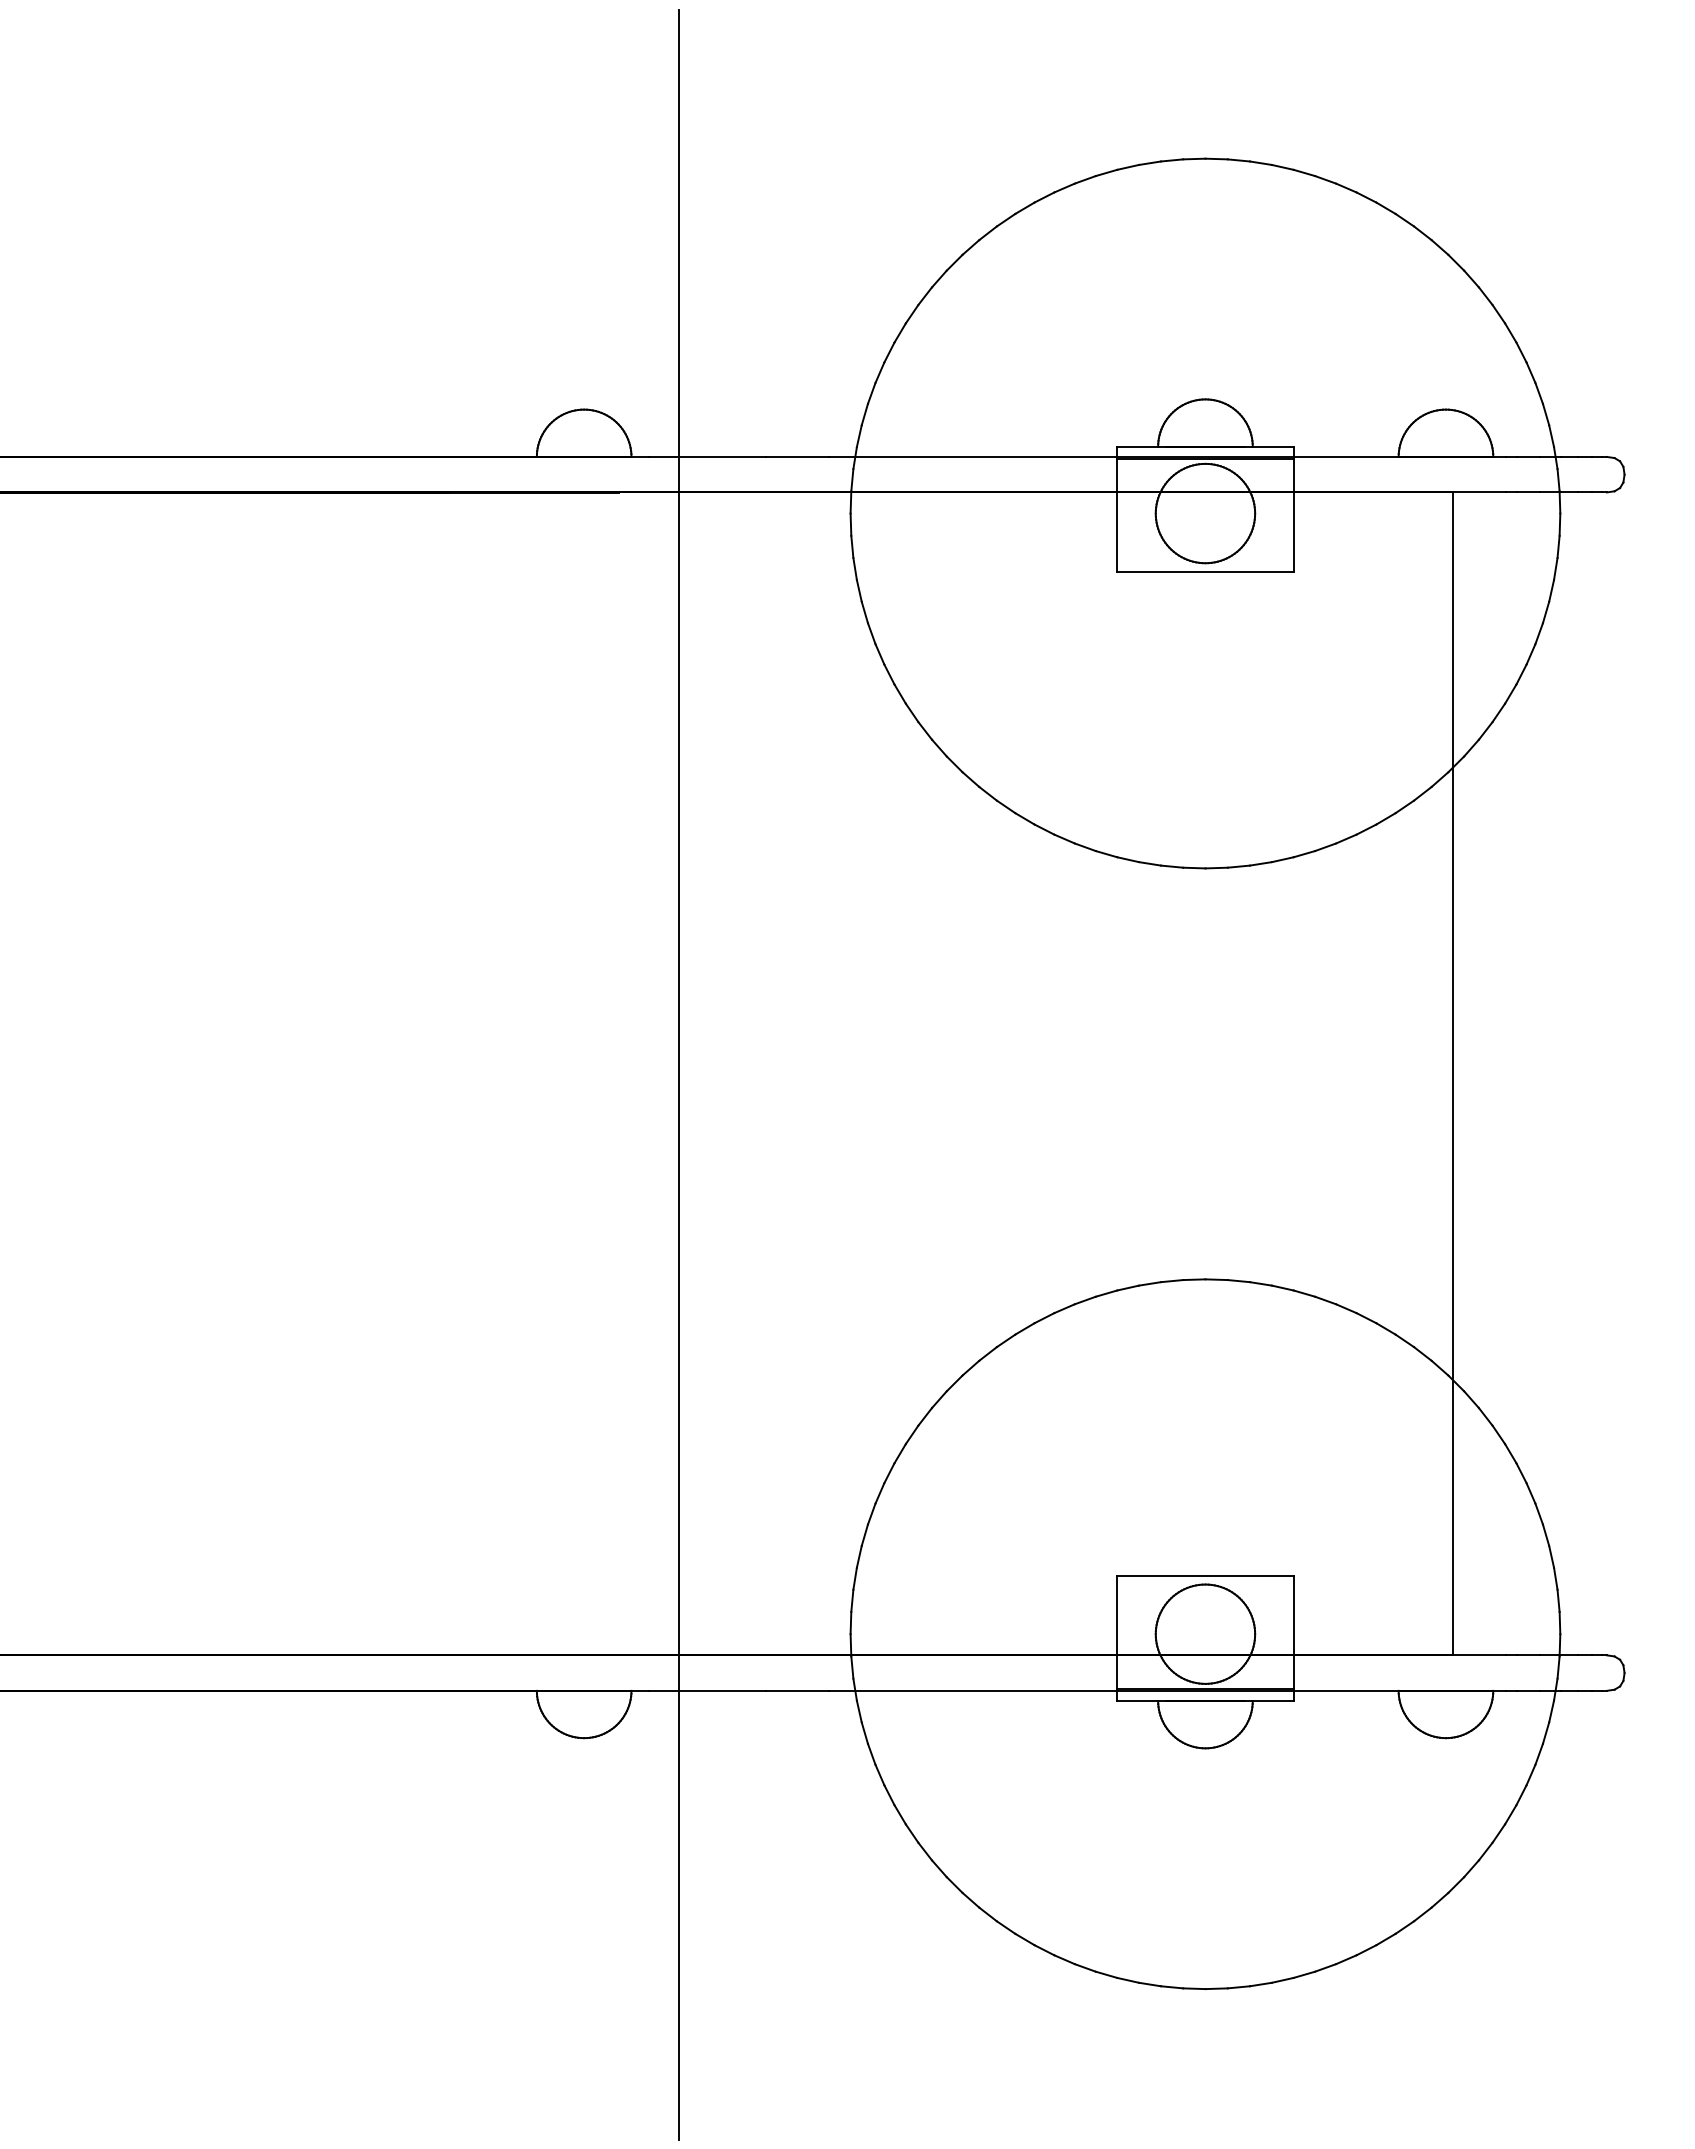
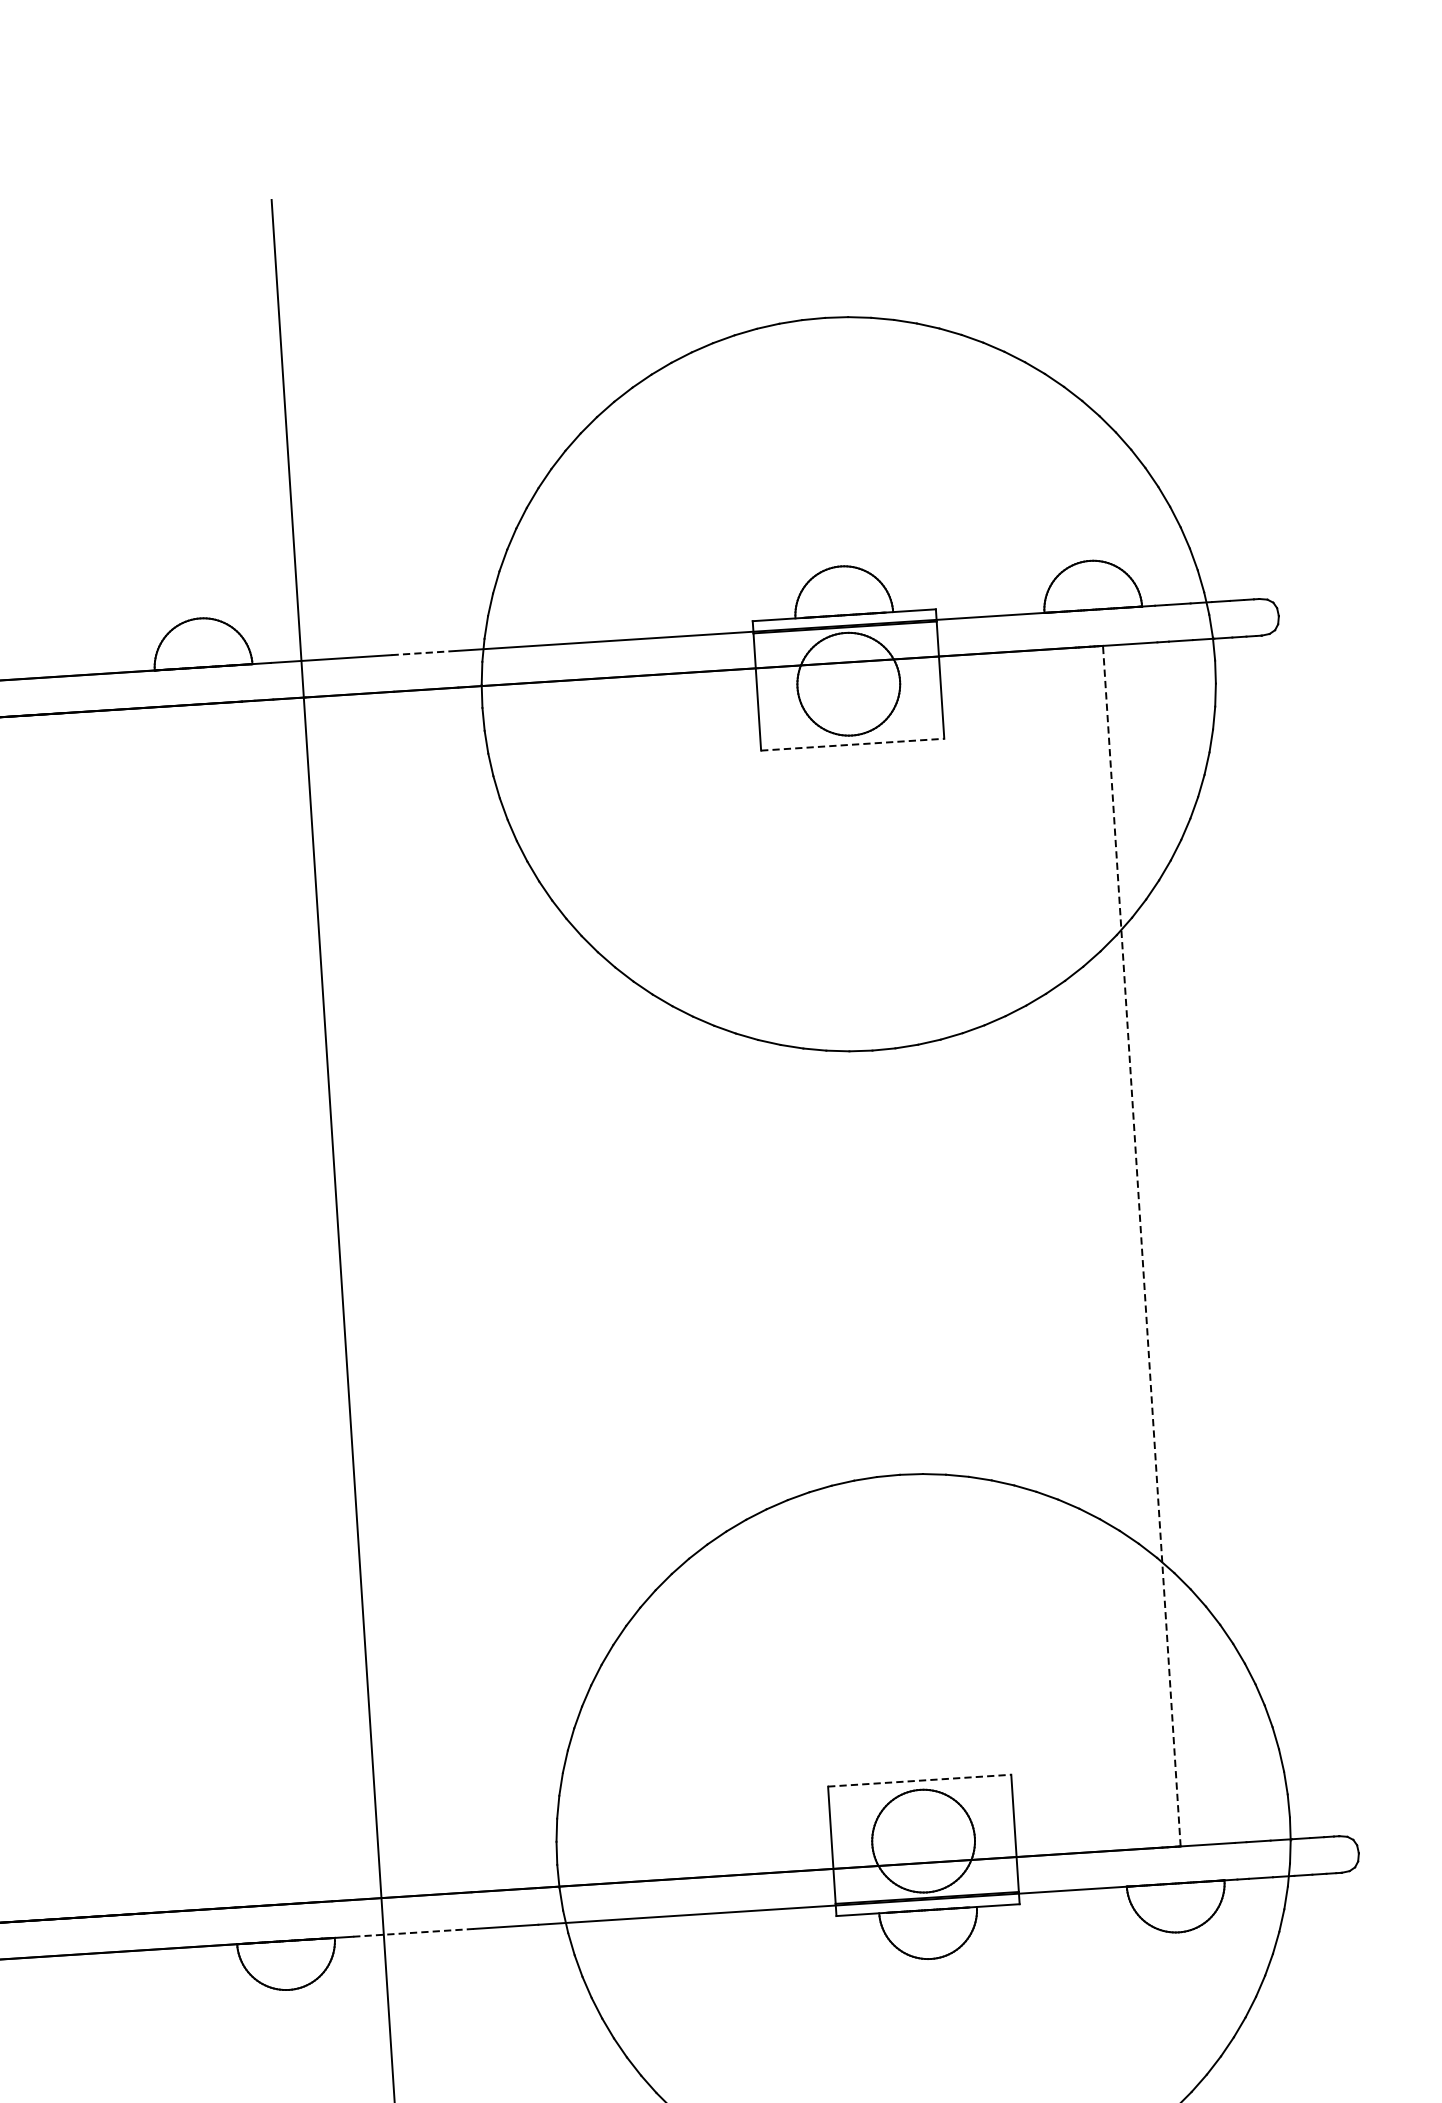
line: (797, 456) -> (423, 652), solid -> dashed
line: (1205, 572) -> (852, 745), solid -> dashed
line: (1453, 1073) -> (1142, 1245), solid -> dashed
line: (1205, 1575) -> (919, 1780), solid -> dashed
line: (707, 1690) -> (413, 1932), solid -> dashed

